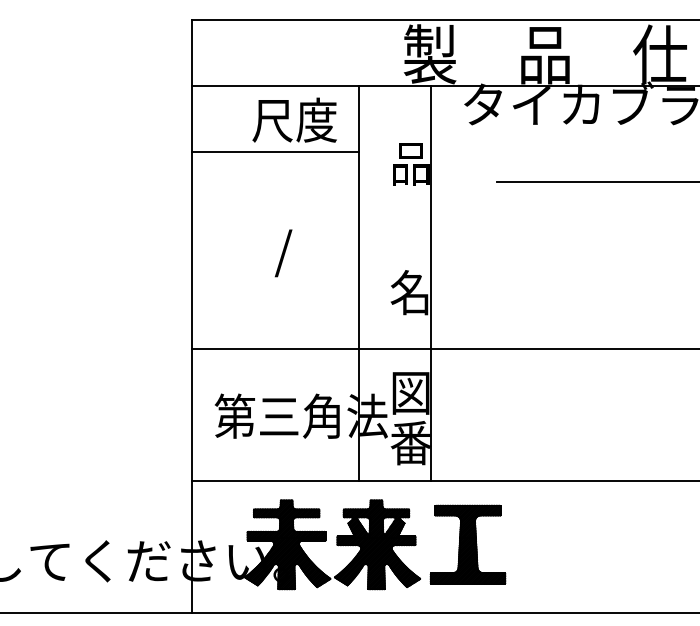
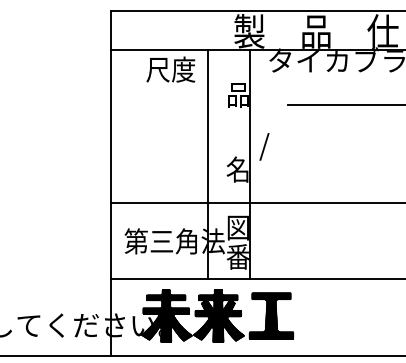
line: (275, 150) -> (159, 87), removed
text: (283, 252) -> (264, 146), moved

